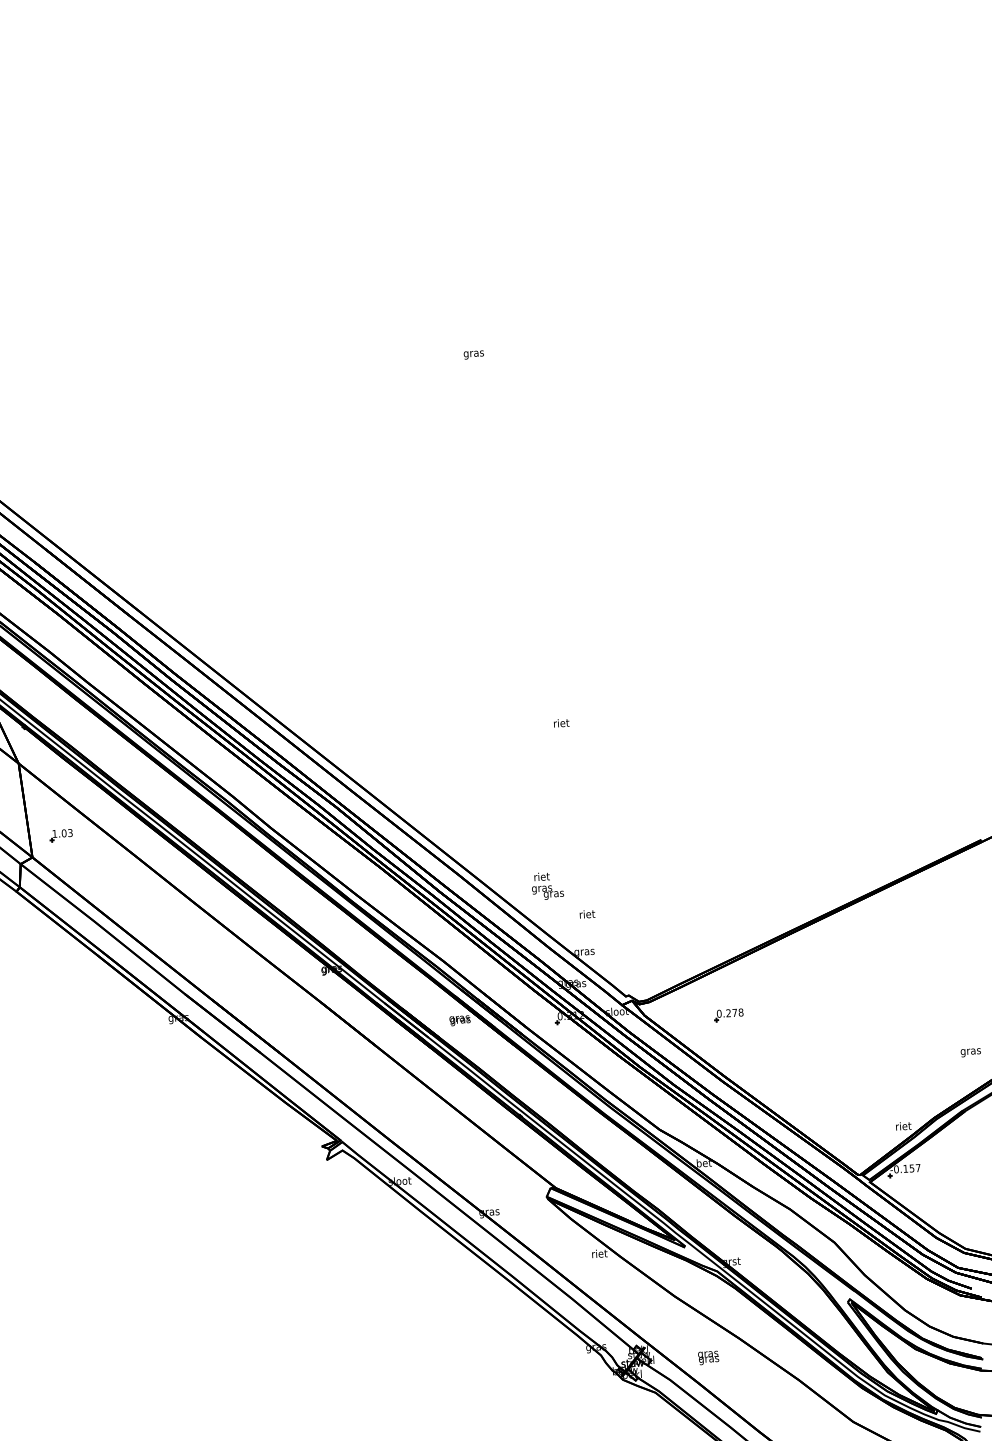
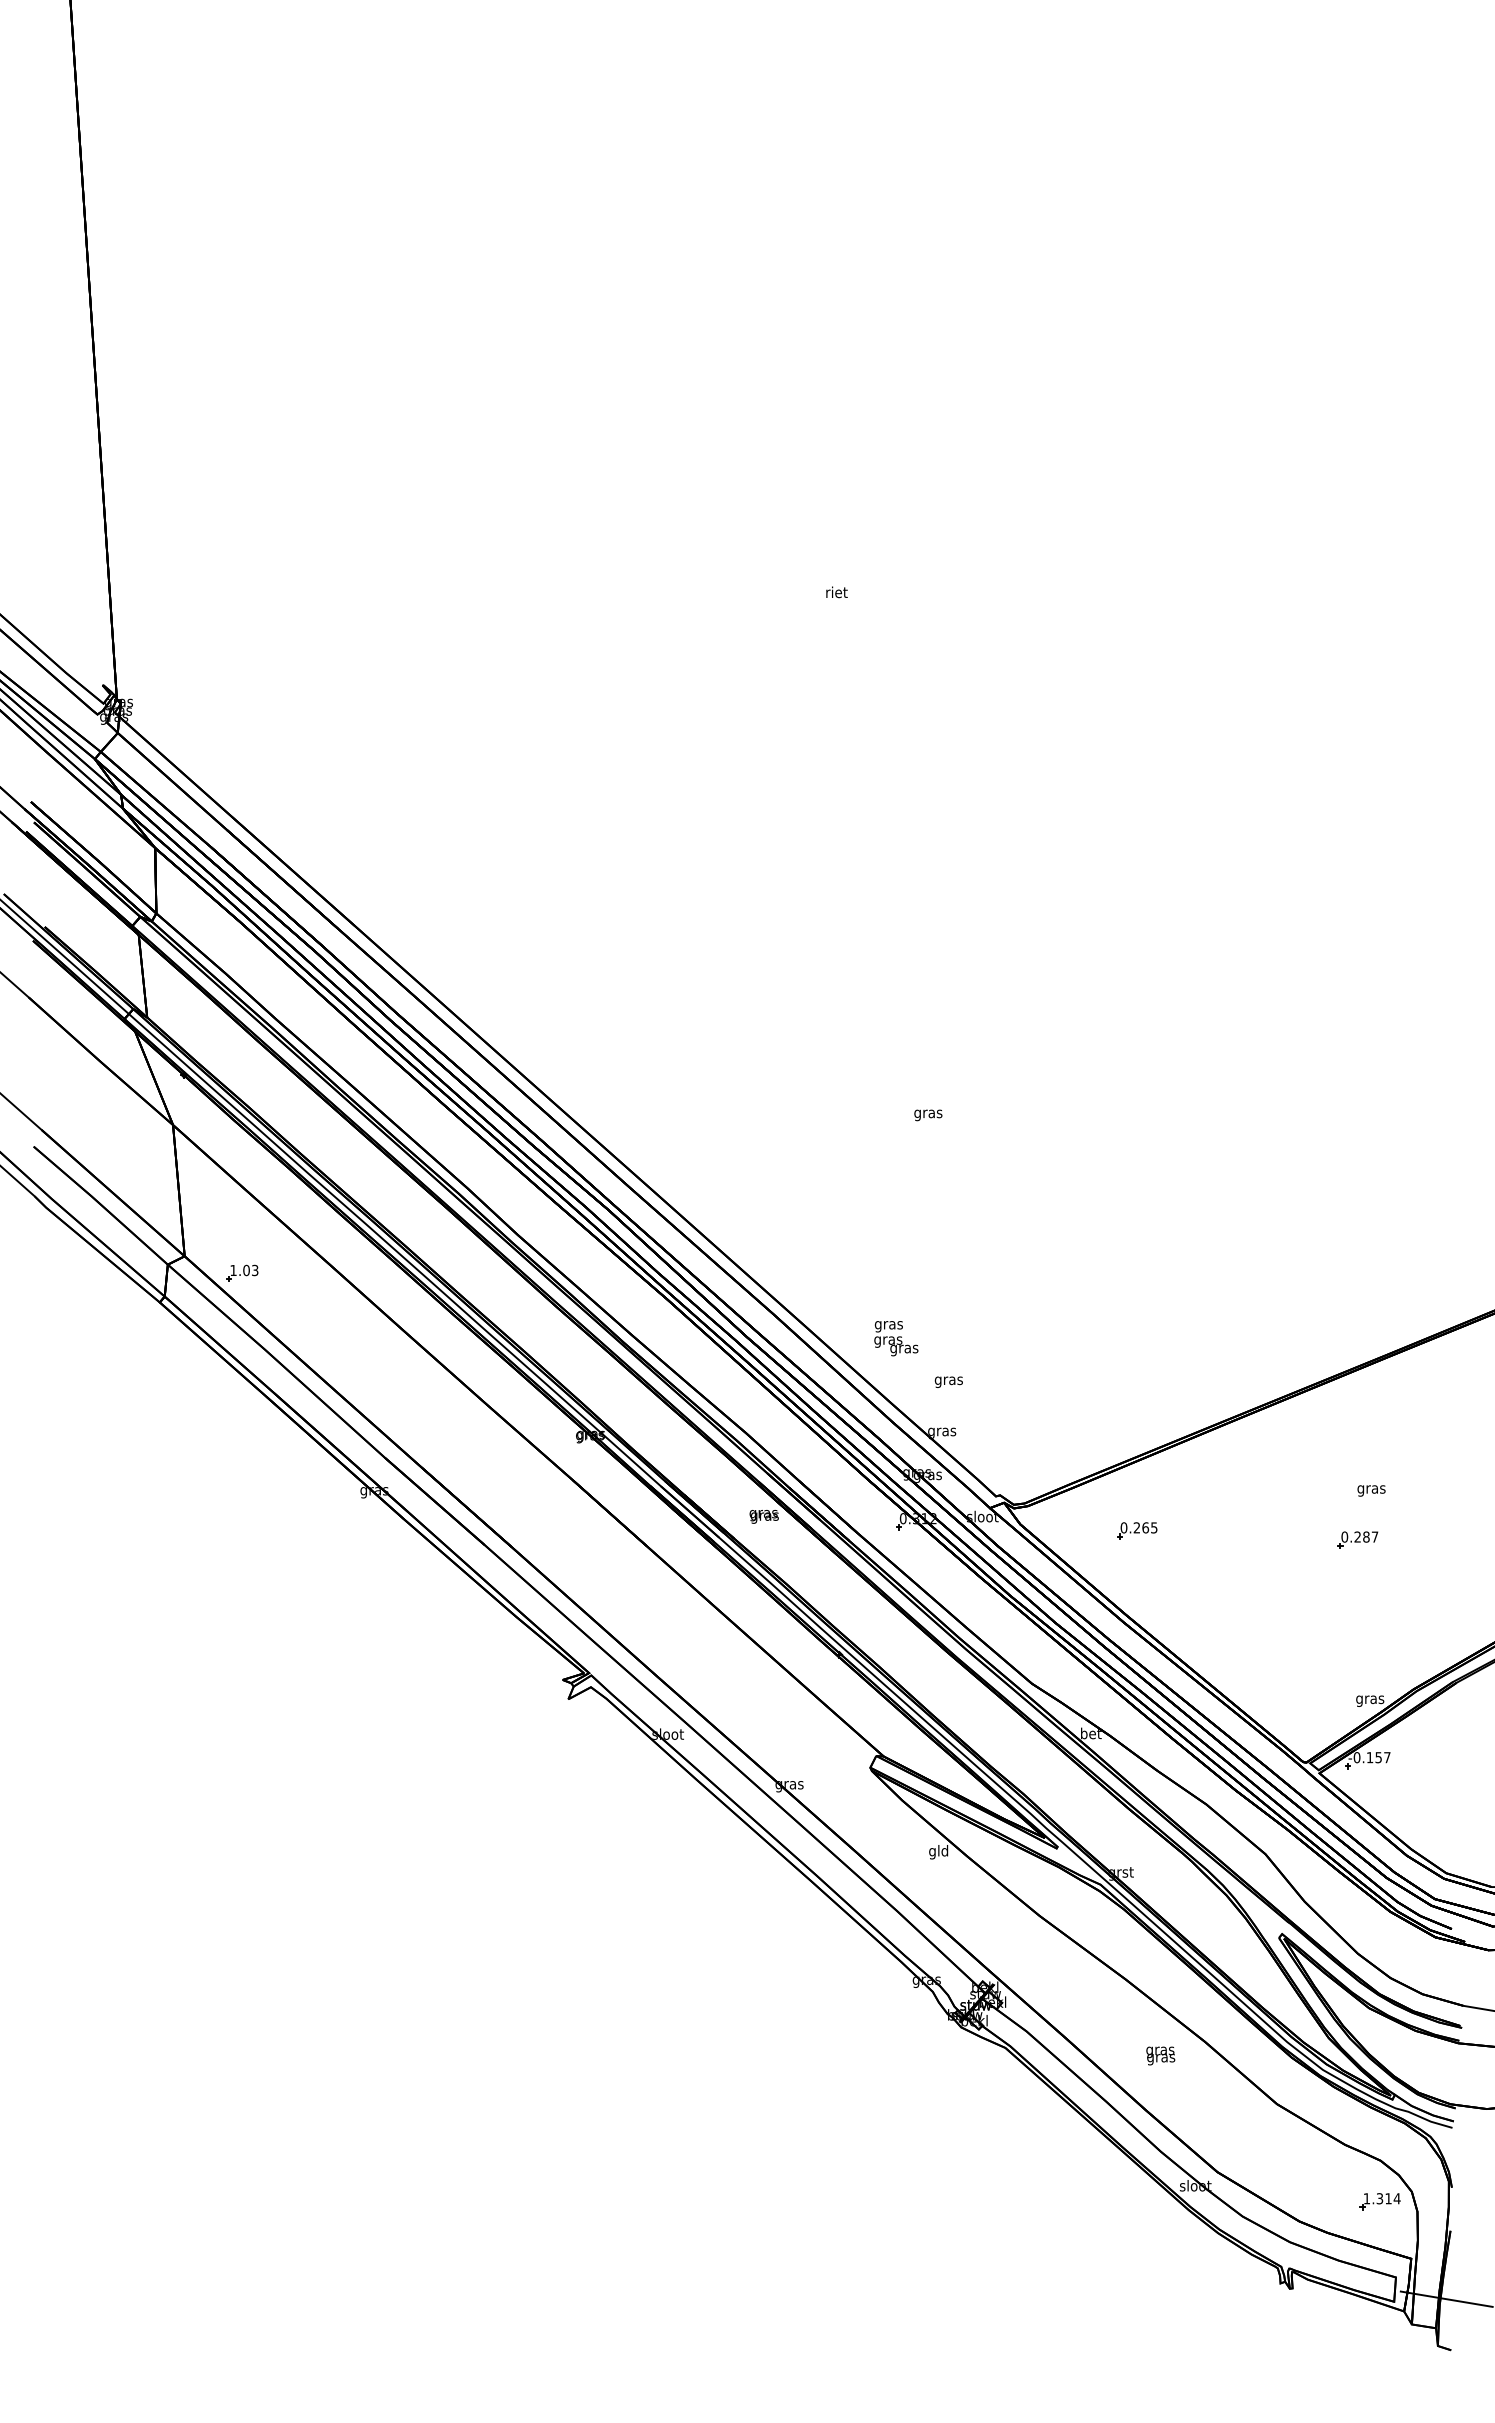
text: (473, 353) -> (836, 593), gras -> riet
text: (561, 723) -> (928, 1113), riet -> gras
part: (61, 834) -> (242, 1272), moved
text: (541, 878) -> (888, 1325), riet -> gras
text: (586, 915) -> (948, 1380), riet -> gras
text: (737, 1012) -> (1149, 1527), 0.278 -> 0.265
part: (887, 1012) -> (1357, 1539), added
text: (970, 1052) -> (1371, 1490), moved
text: (903, 1127) -> (1370, 1699), riet -> gras
text: (599, 1254) -> (938, 1852), riet -> gld
text: (708, 1357) -> (1160, 2055), moved

